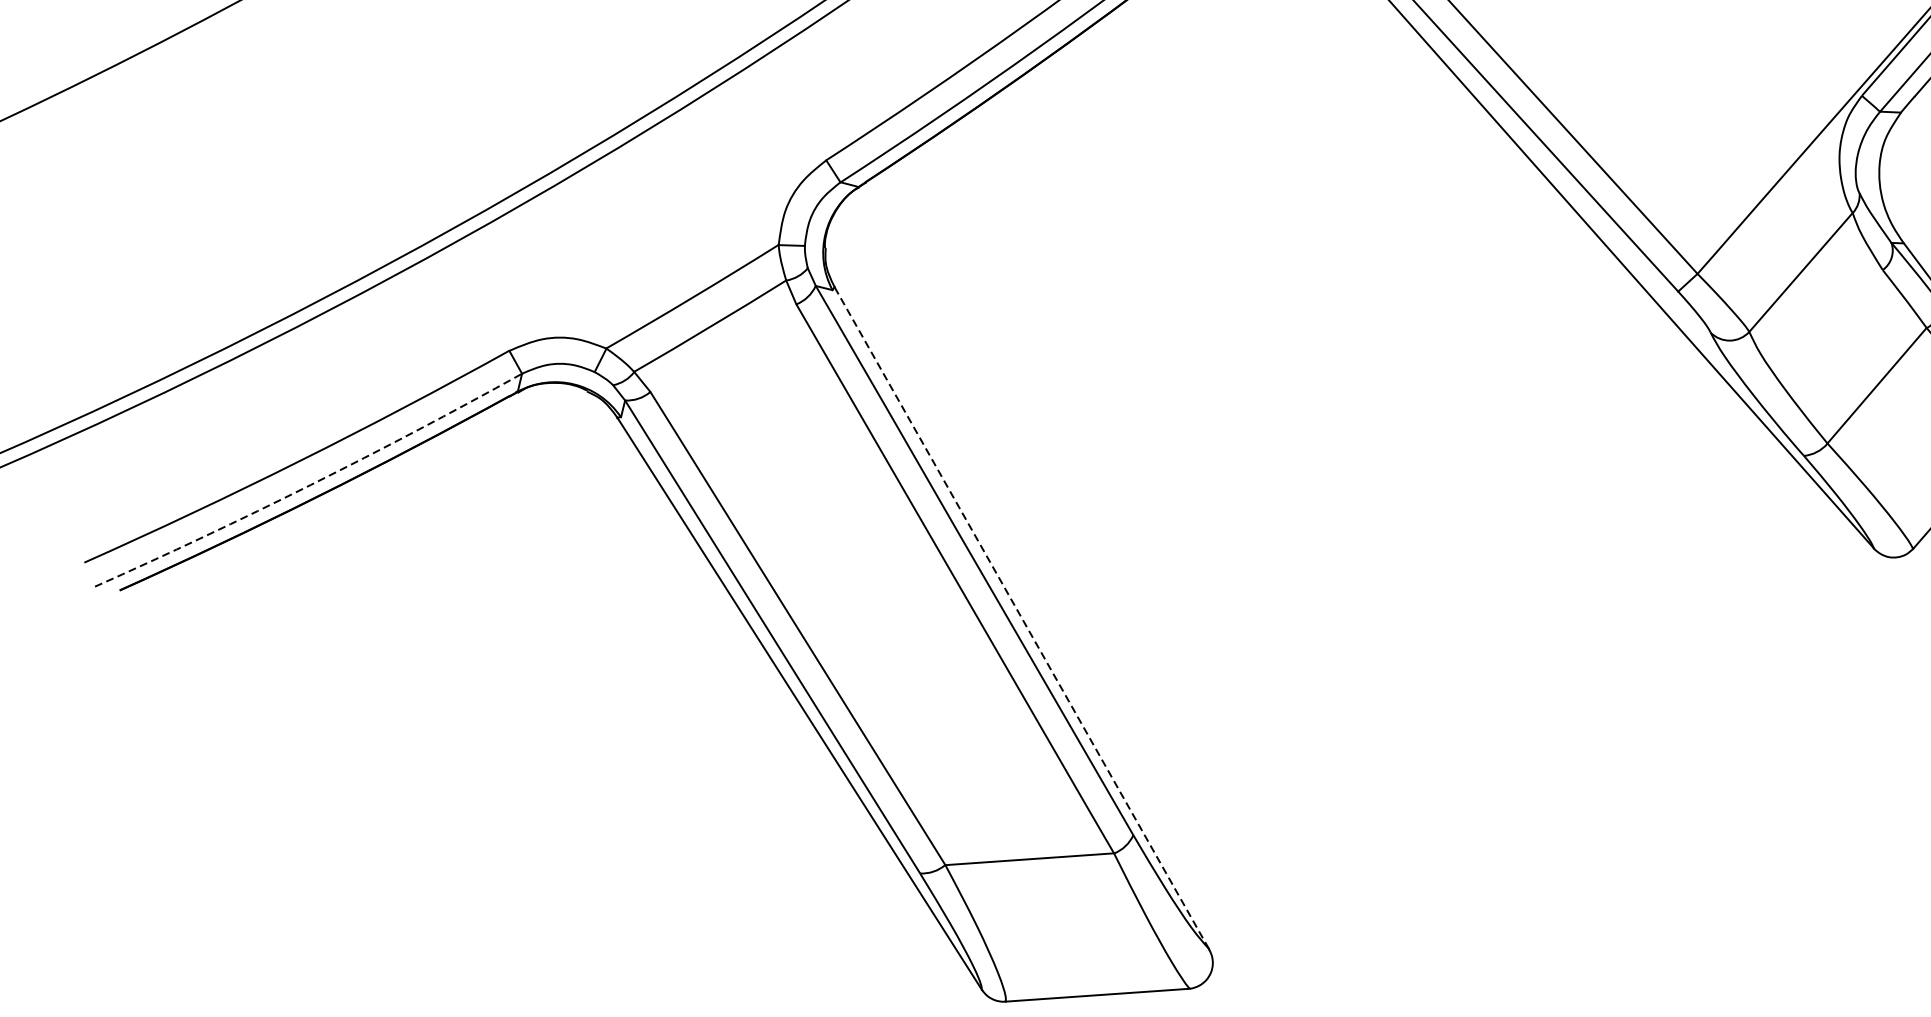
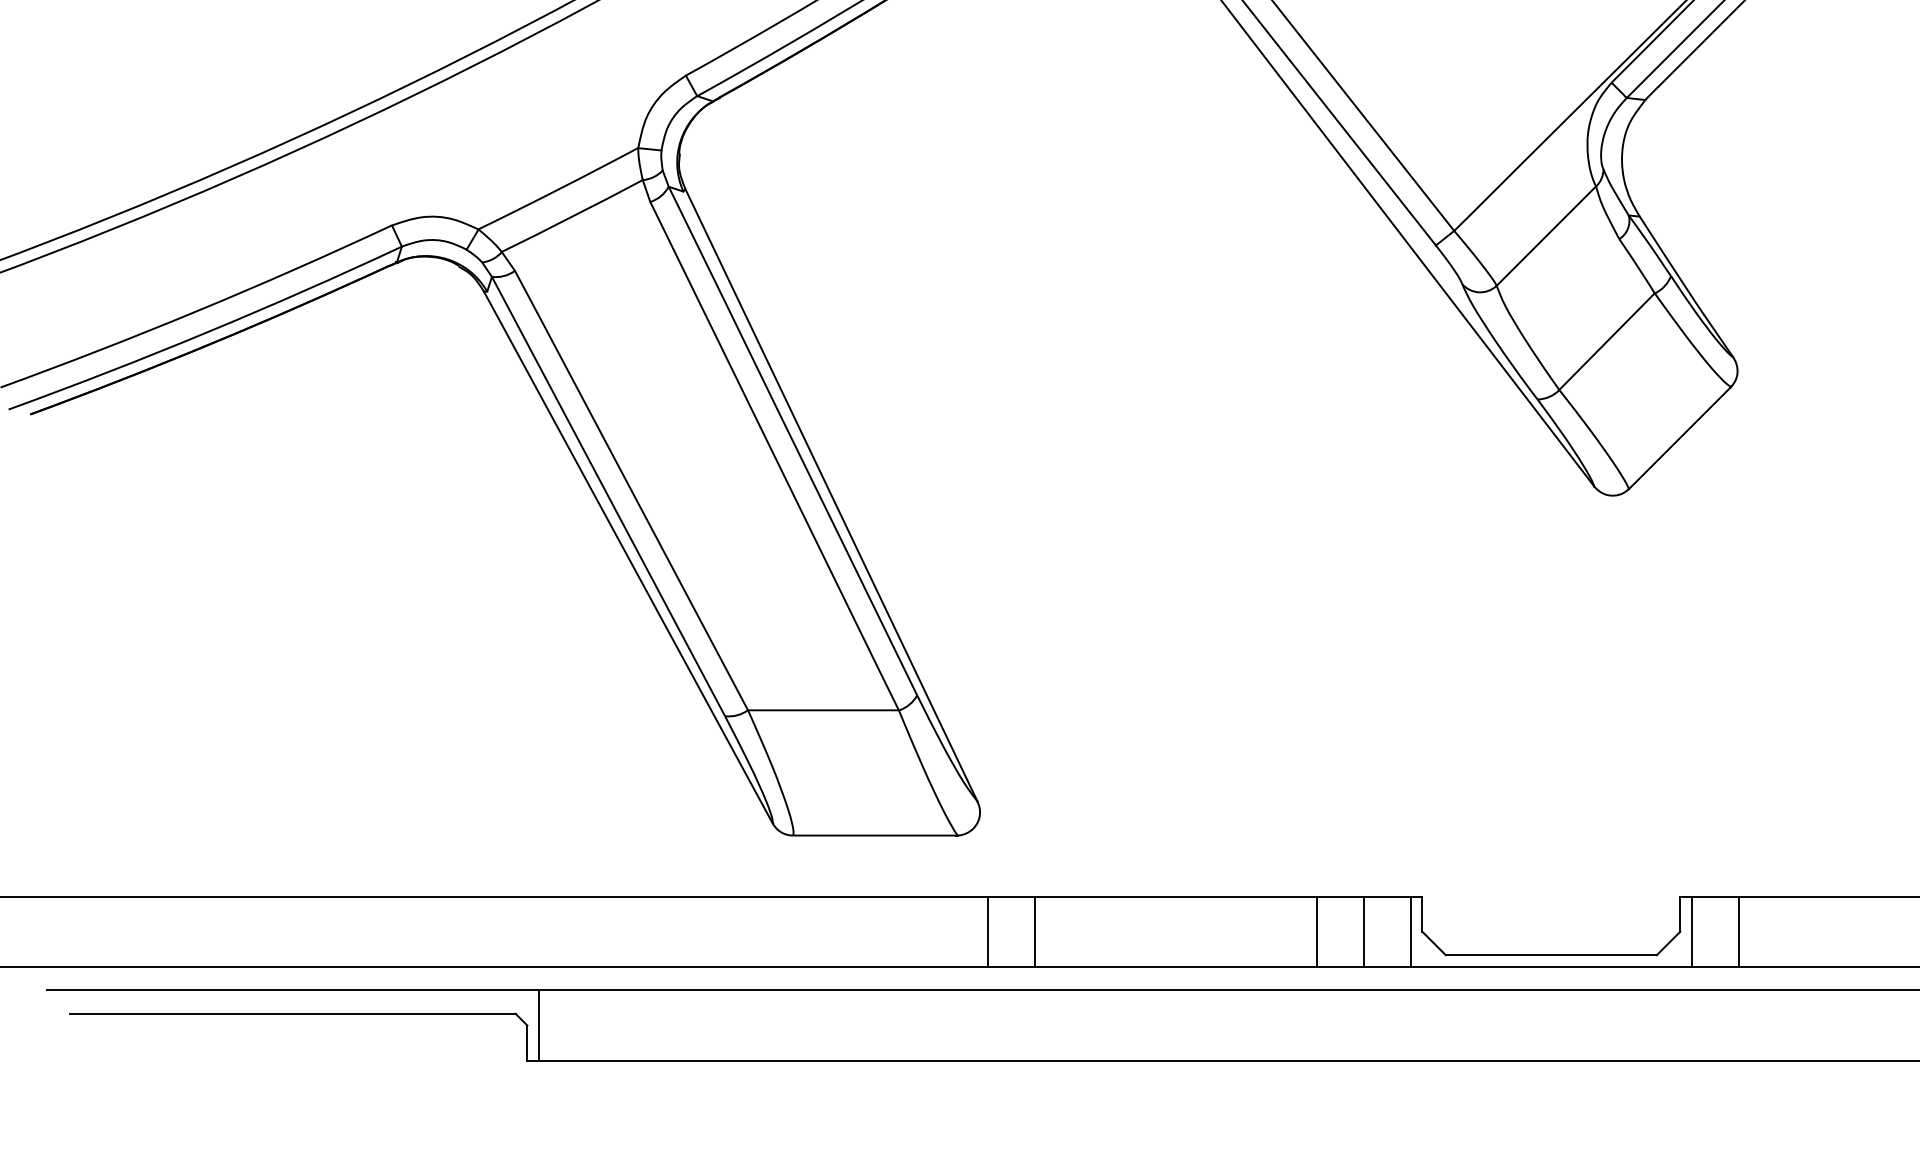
arc: (310, 485) -> (206, 332), dashed -> solid
line: (1021, 617) -> (831, 494), dashed -> solid

